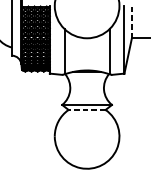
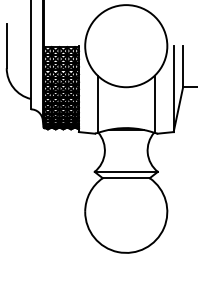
line: (132, 21) -> (183, 66), dashed -> solid
line: (87, 110) -> (126, 178), dashed -> solid

